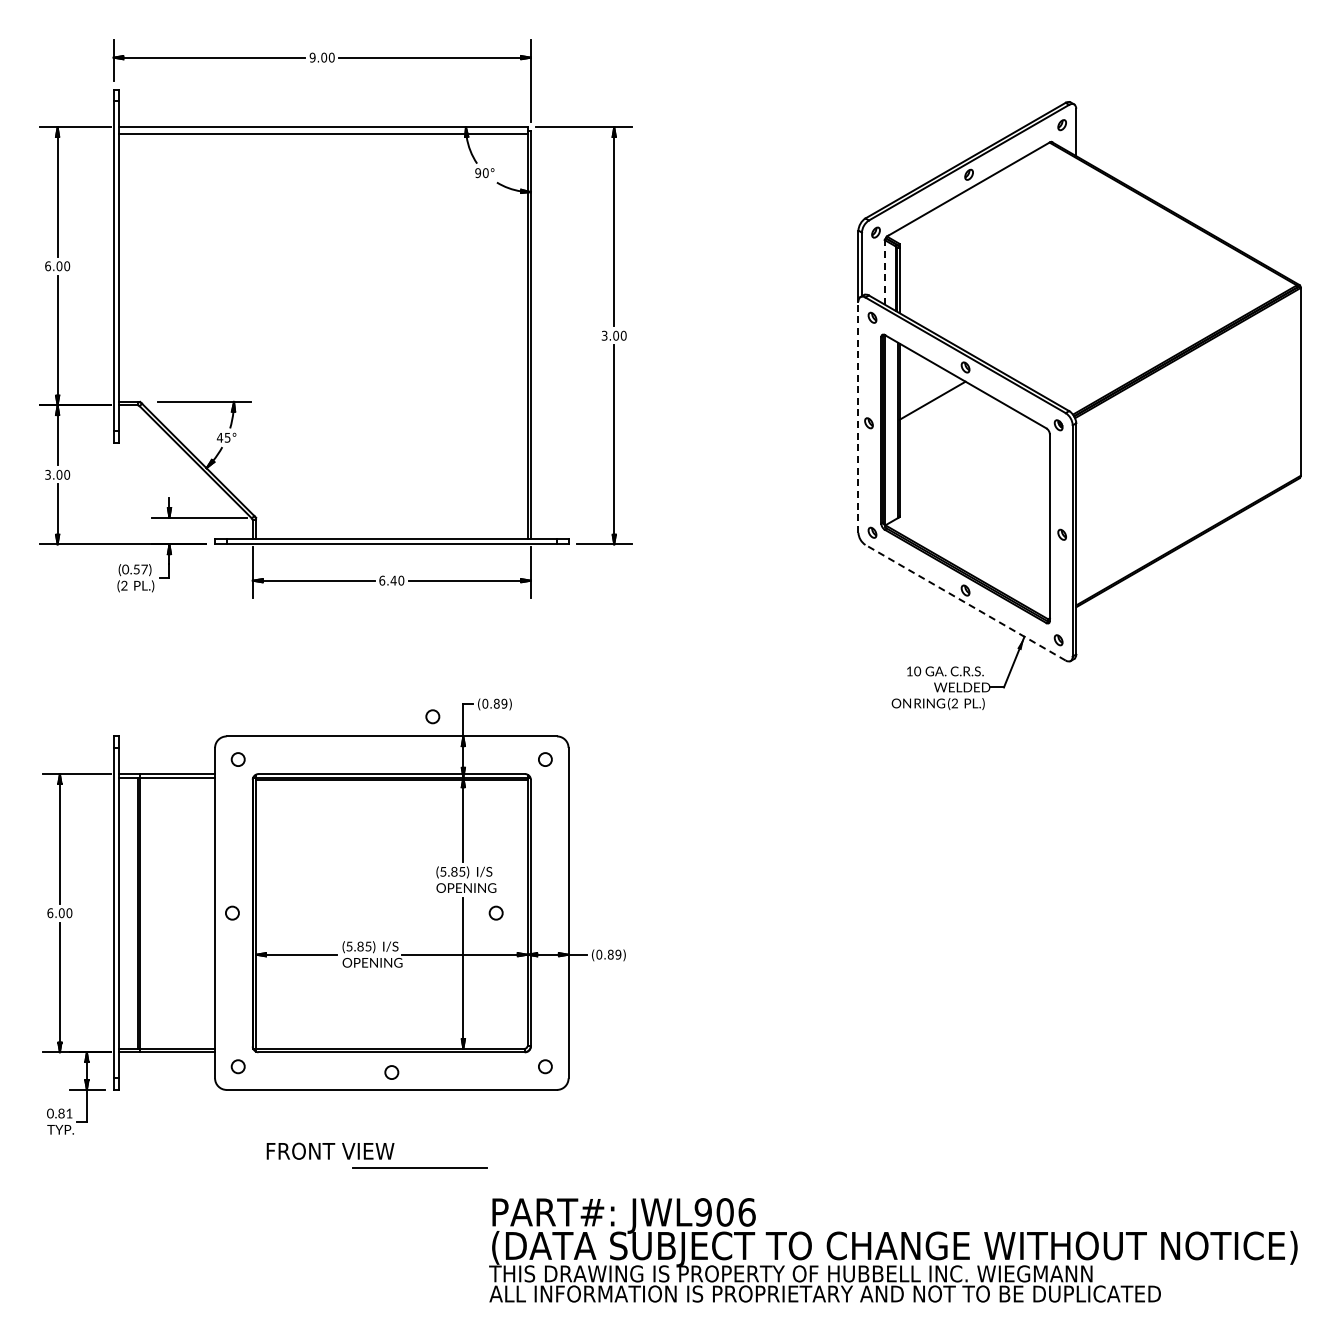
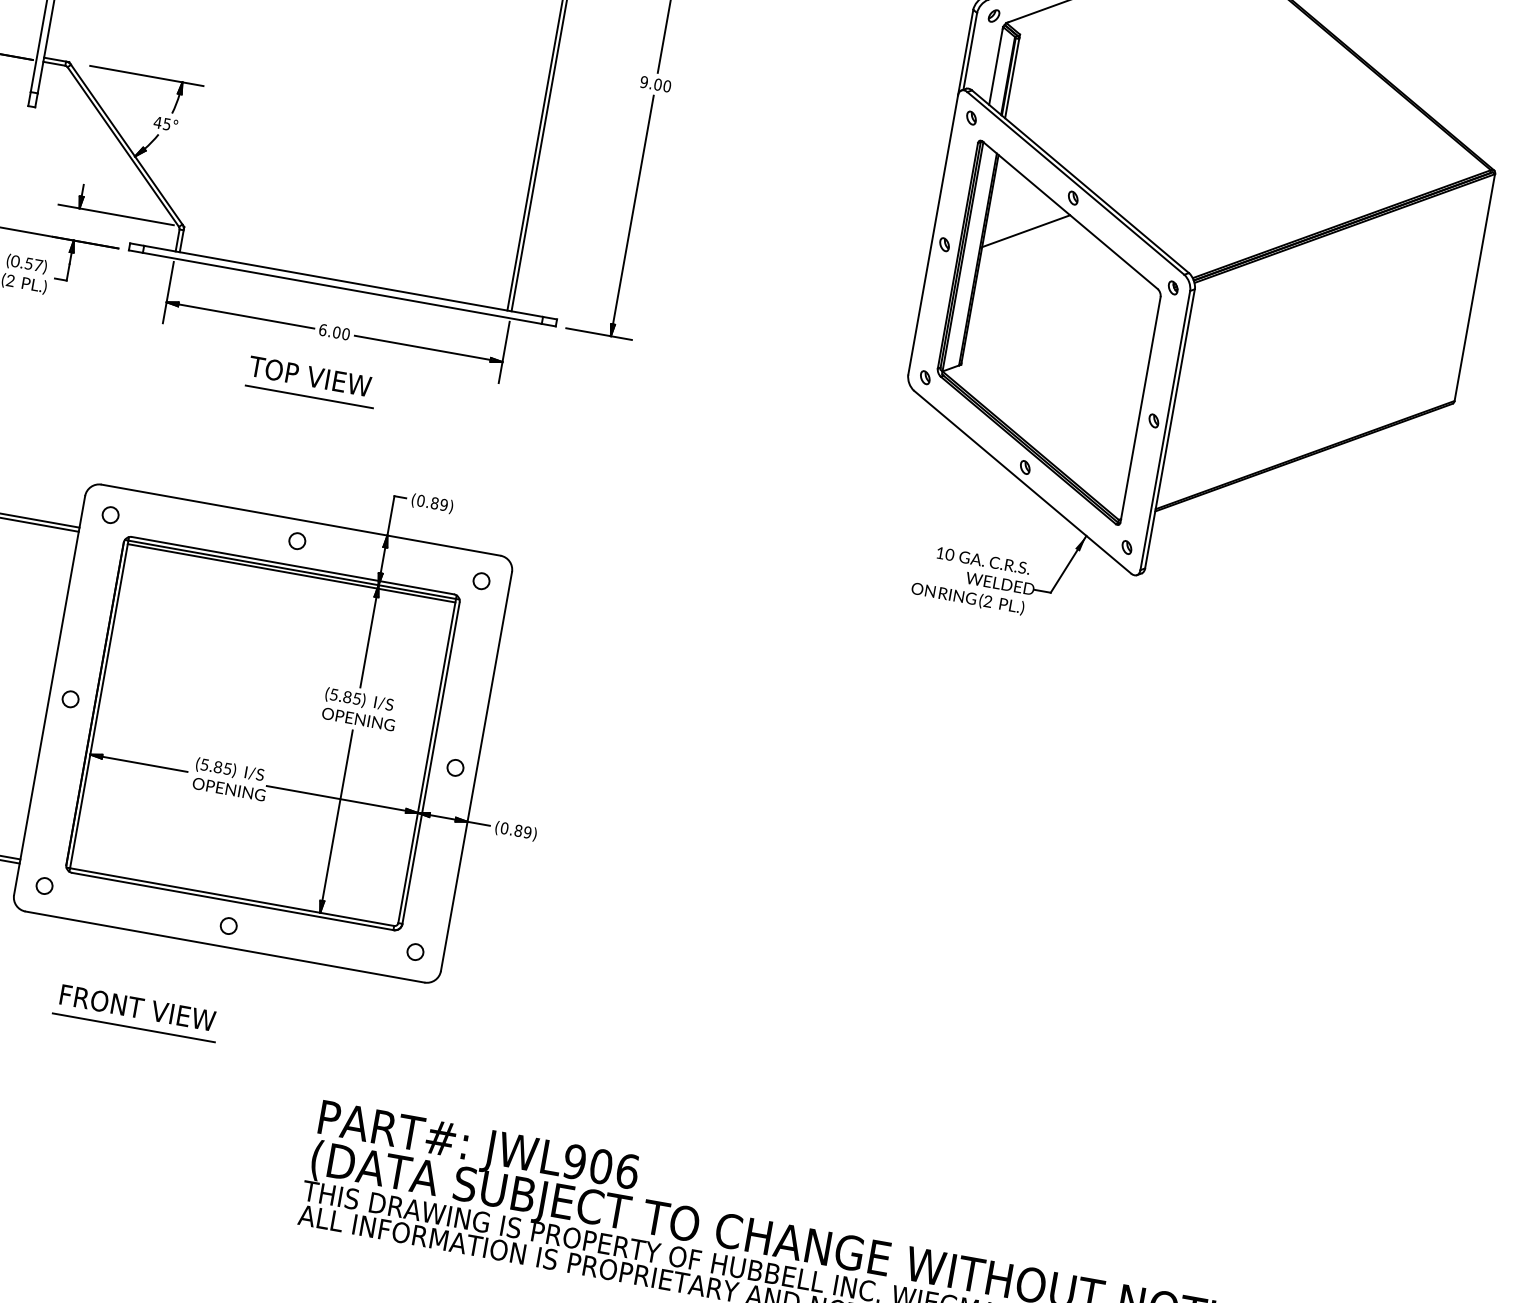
line: (884, 272) -> (995, 65), dashed -> solid
text: (604, 335) -> (644, 81), 3.00 -> 9.00
line: (858, 417) -> (933, 235), dashed -> solid
text: (393, 580) -> (336, 332), 6.40 -> 6.00
line: (965, 602) -> (1022, 481), dashed -> solid
part: (380, 623) -> (311, 381), added
circle: (432, 716) -> (296, 540), moved
circle: (495, 912) -> (454, 766), moved
line: (419, 1167) -> (133, 1027), moved

